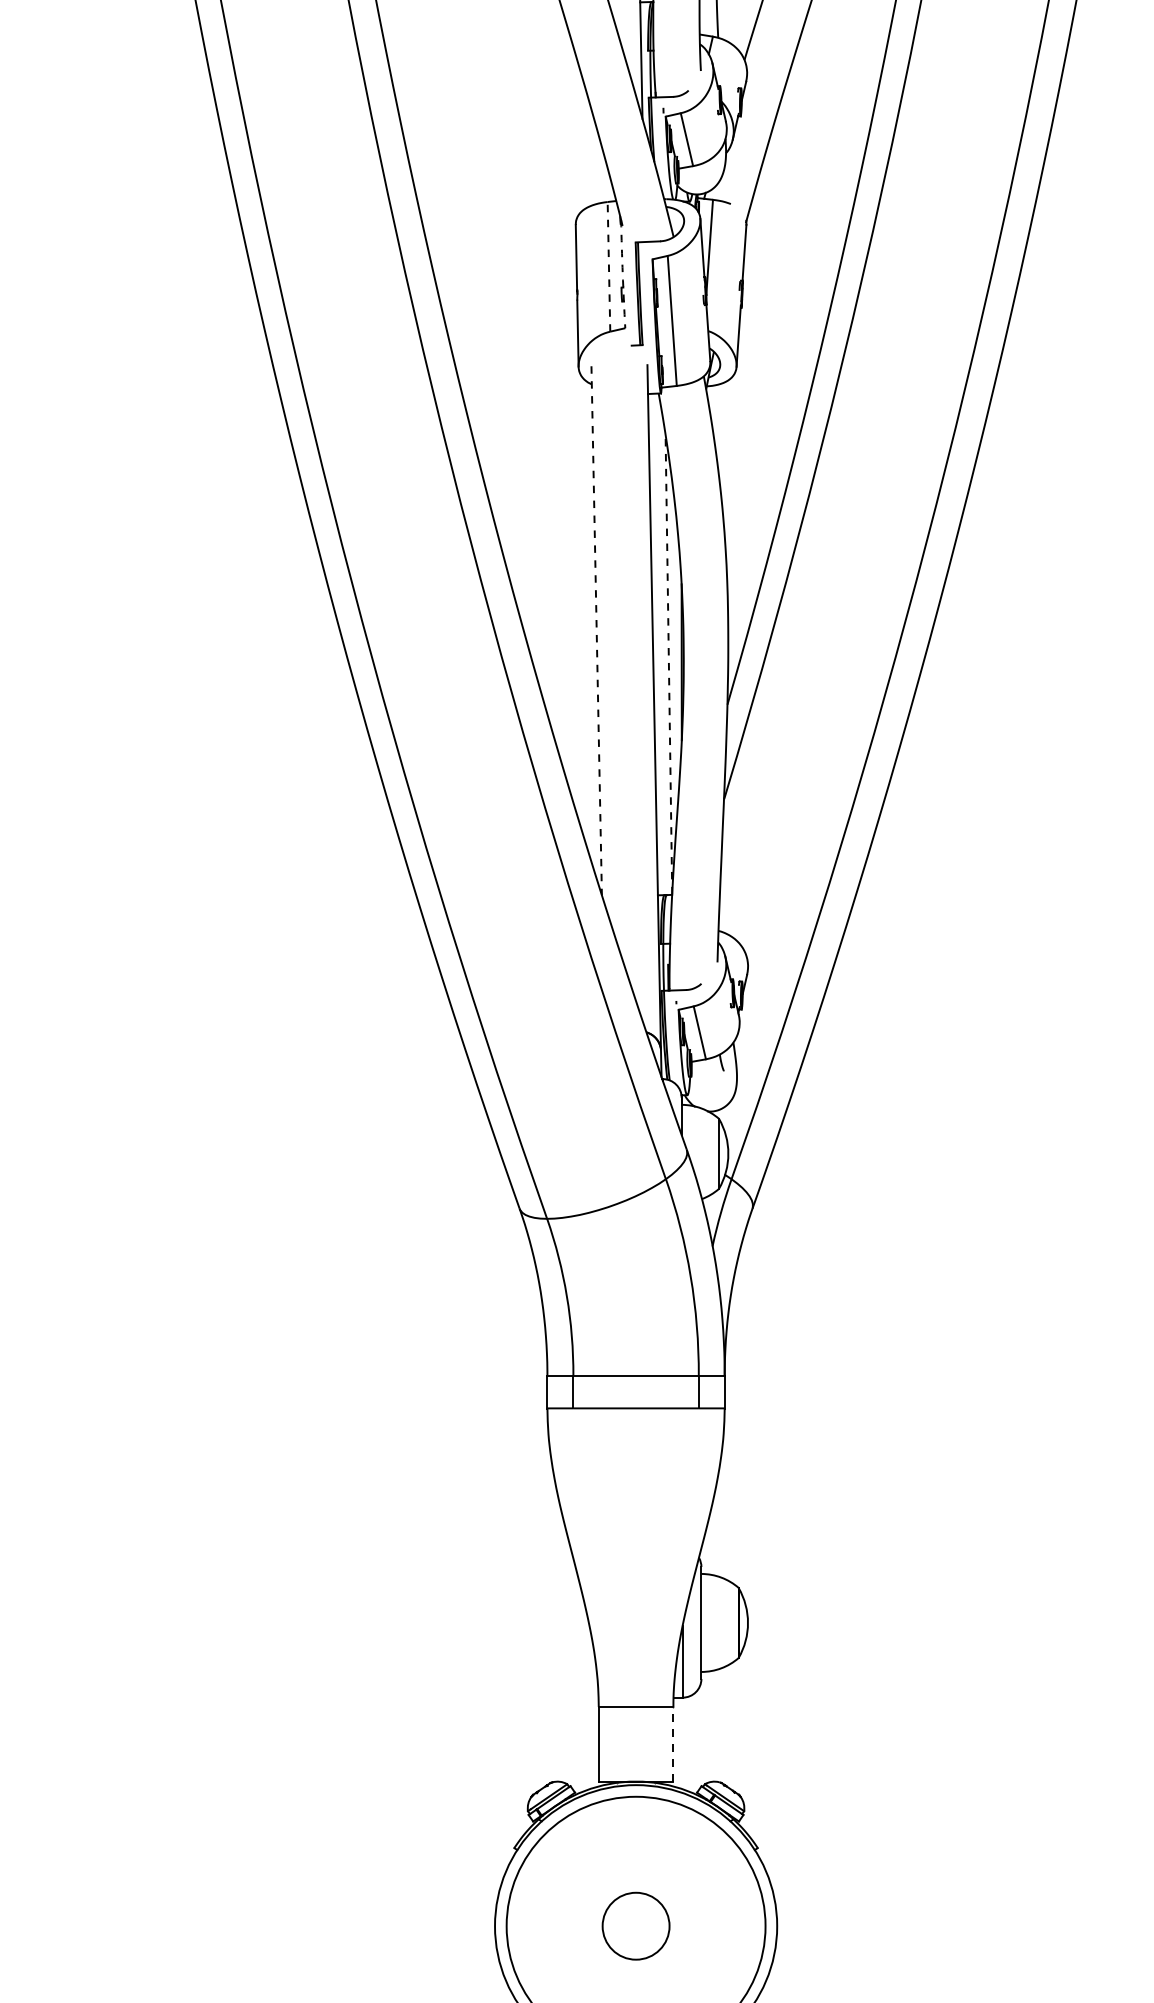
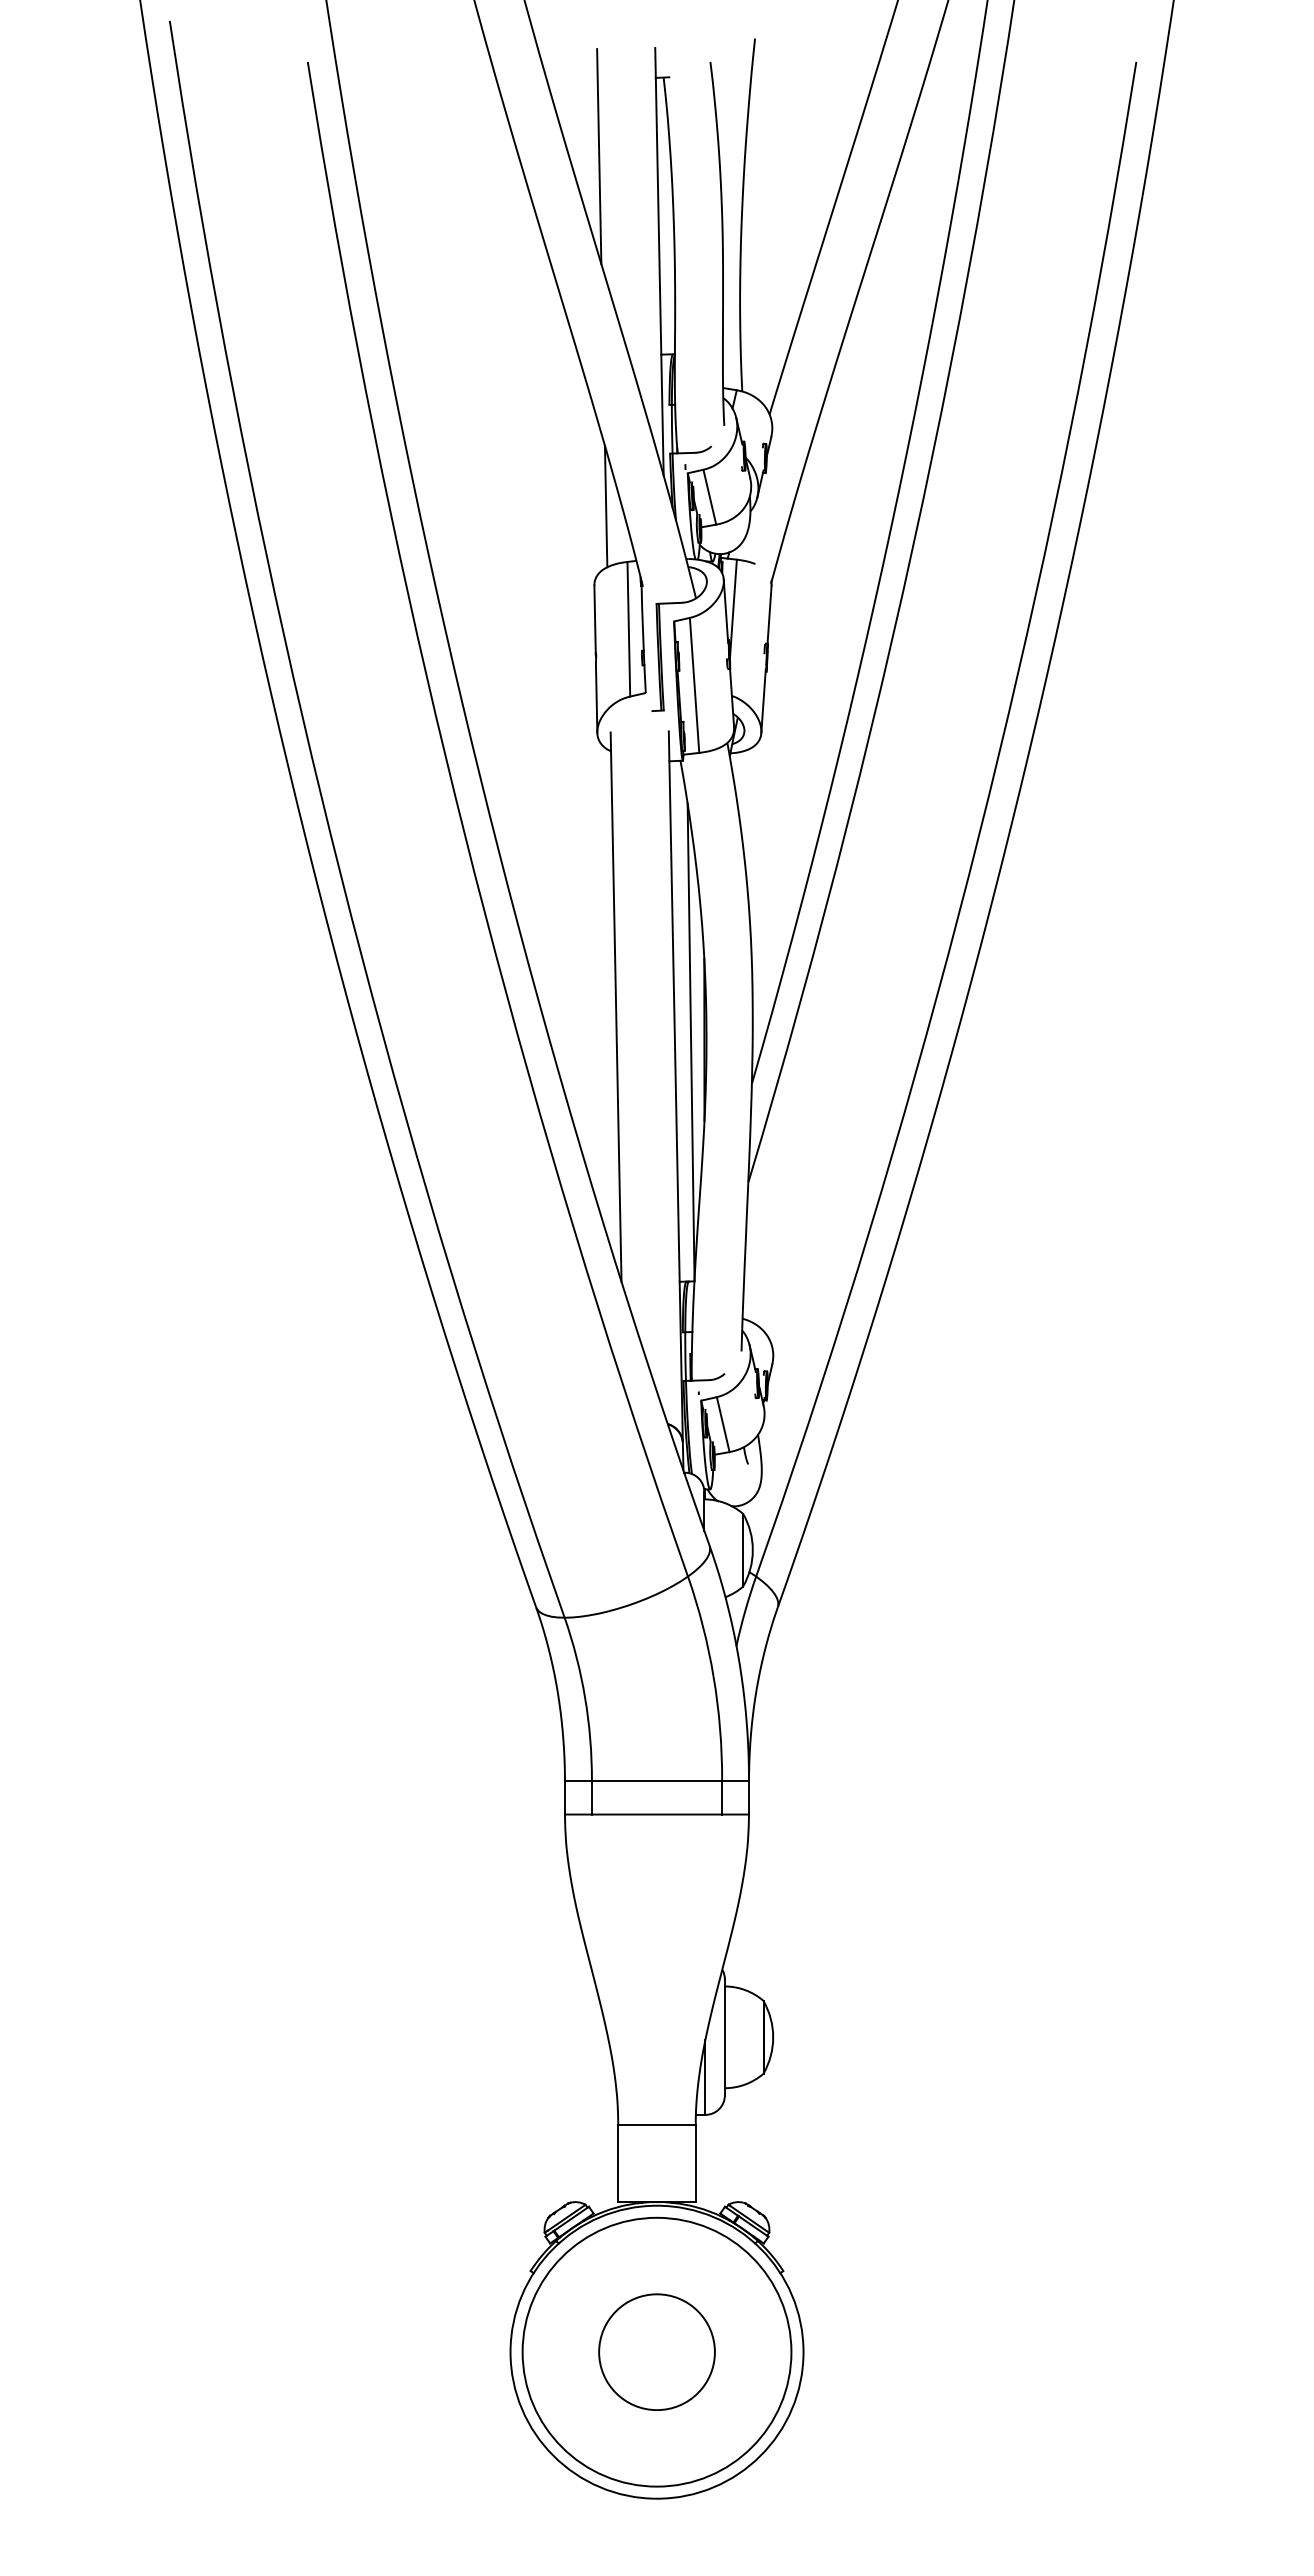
line: (586, 148) -> (605, 506), added
line: (608, 266) -> (628, 628), dashed -> solid
arc: (623, 273) -> (643, 636), dashed -> solid
line: (597, 631) -> (616, 1007), dashed -> solid
line: (669, 664) -> (691, 1042), dashed -> solid
line: (673, 1744) -> (695, 2163), dashed -> solid
circle: (635, 1926) -> (656, 2352), size x1.67

